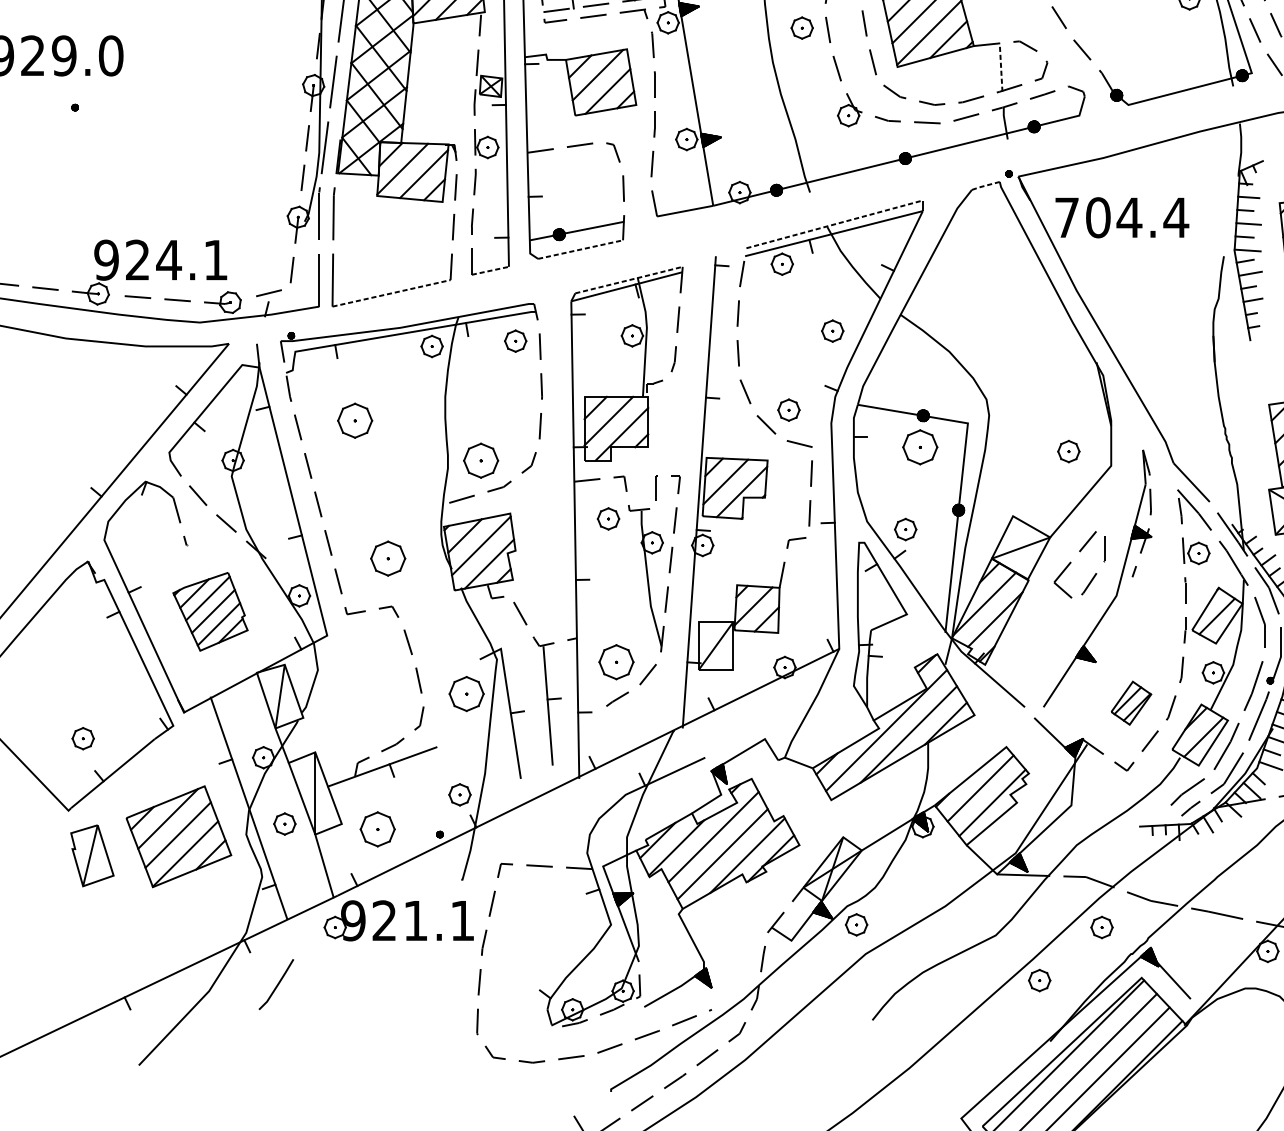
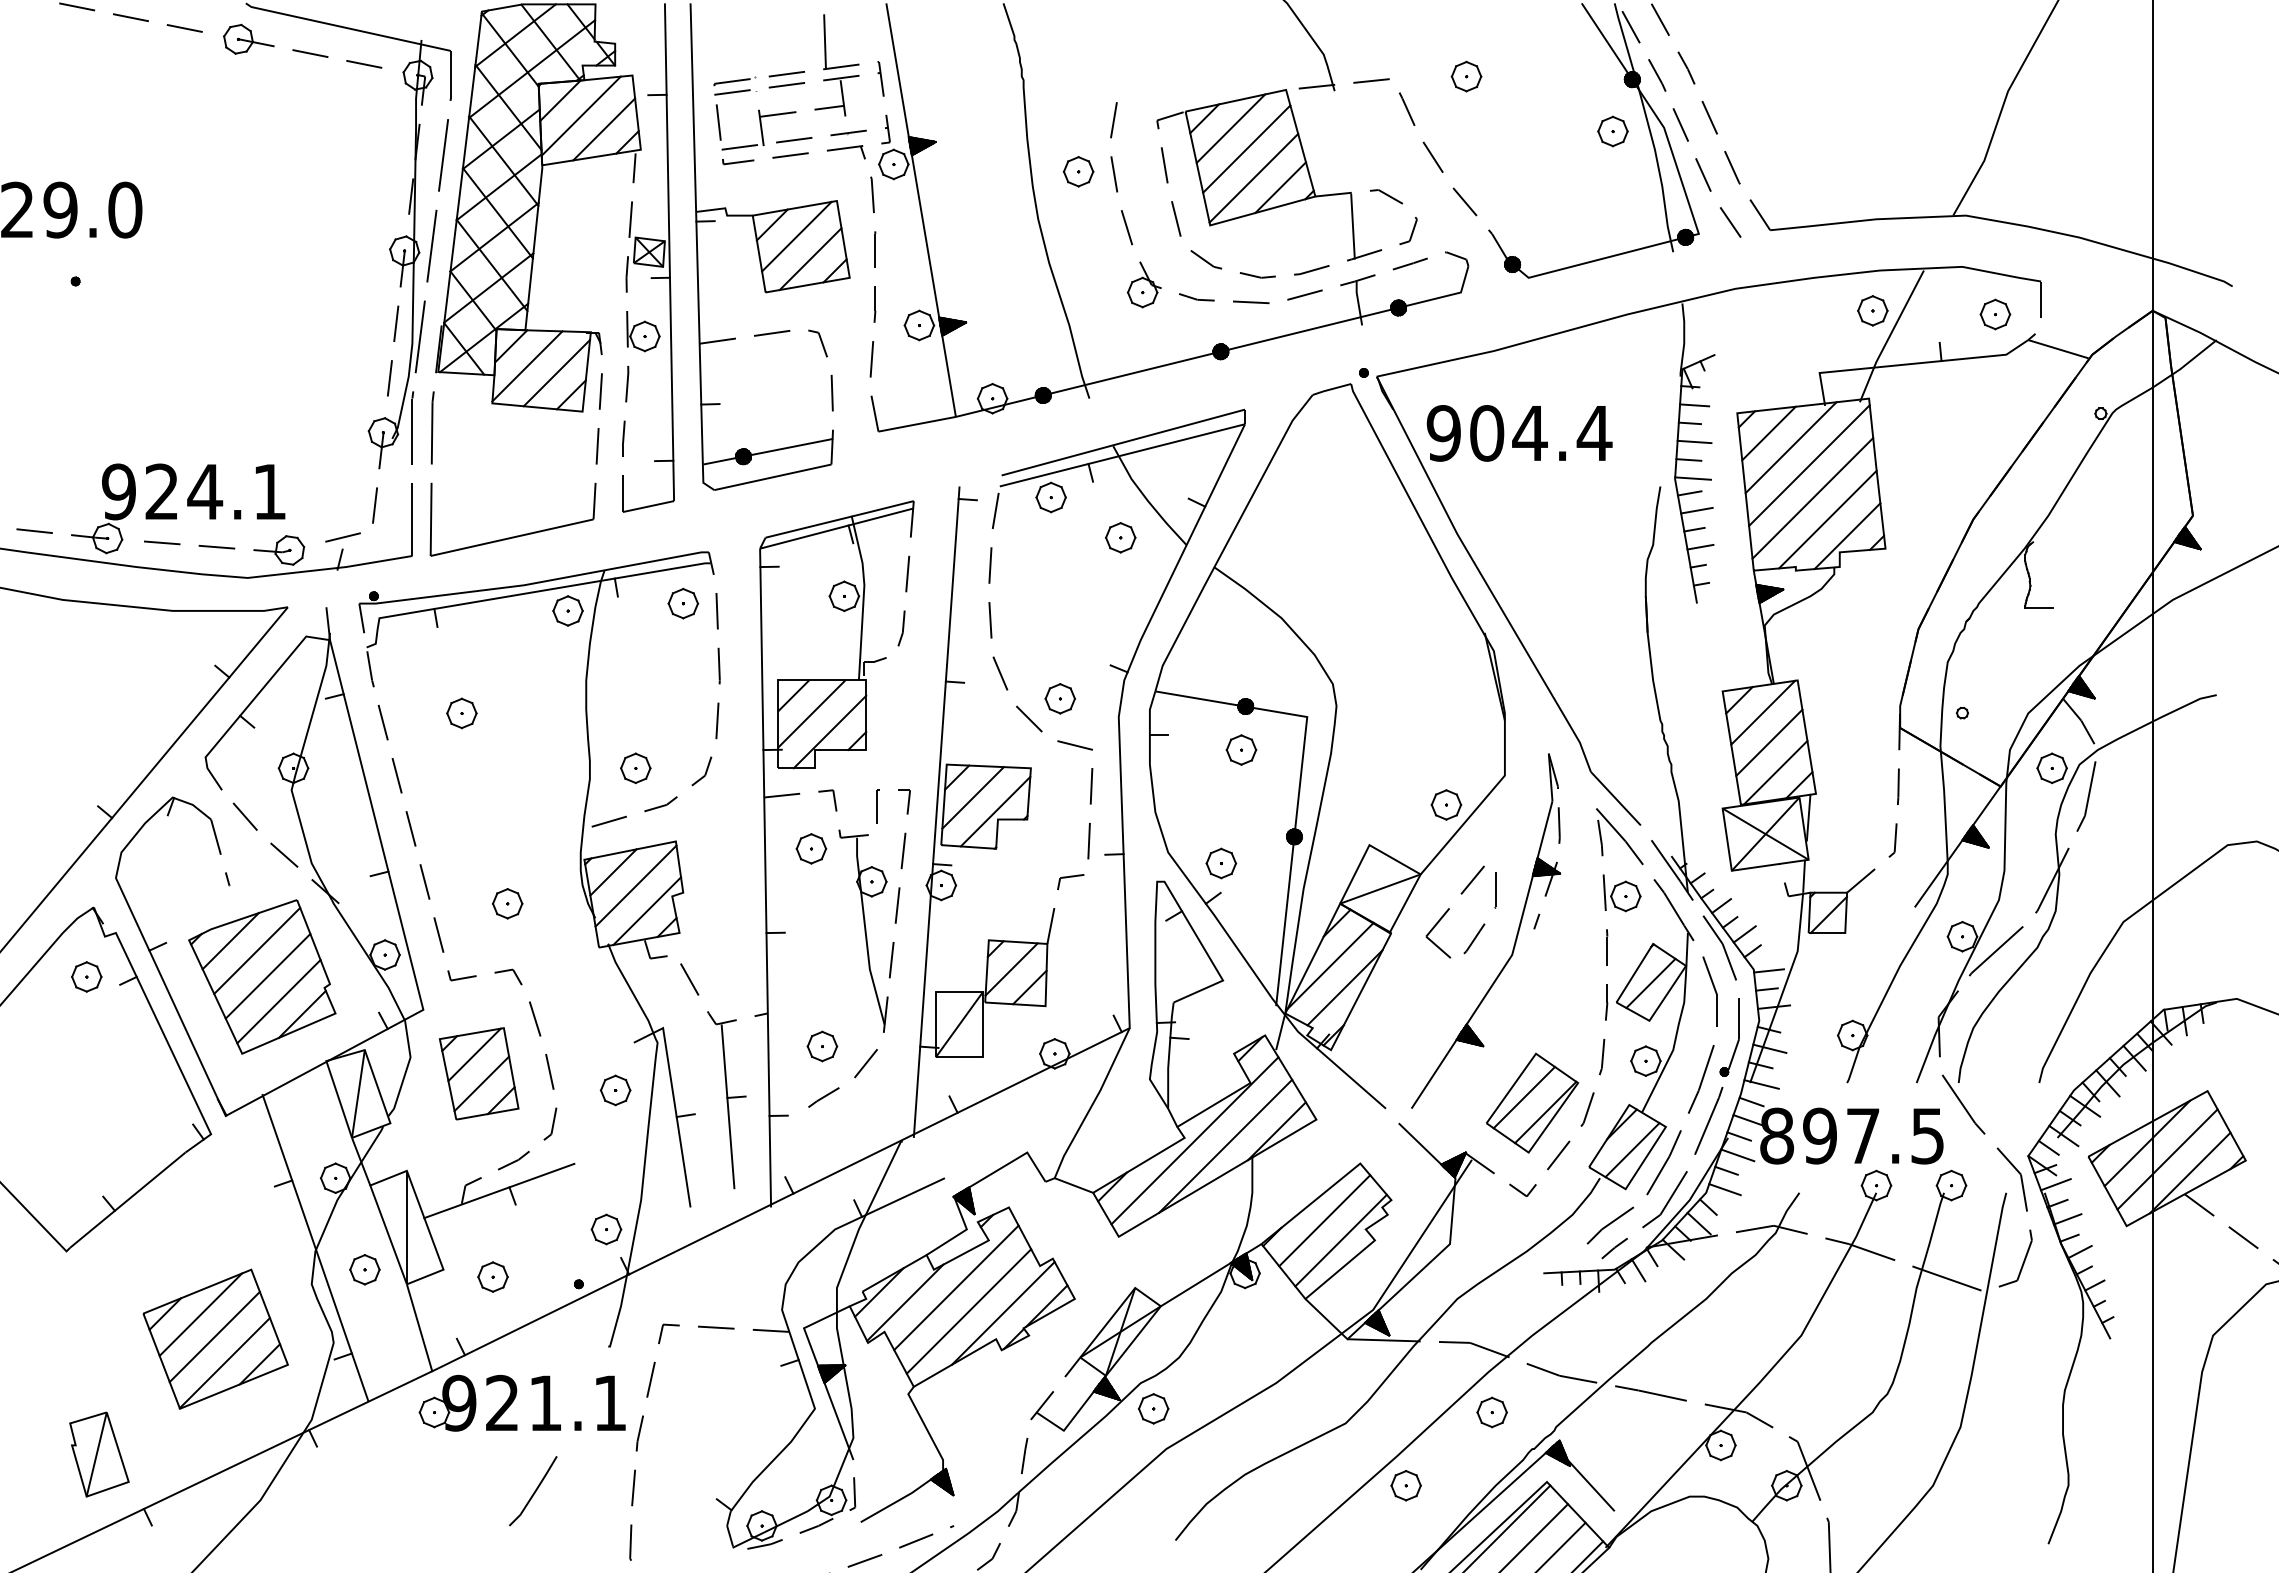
line: (1001, 67) -> (1353, 226), dashed -> solid
line: (985, 185) -> (1331, 389), dashed -> solid
text: (1066, 217) -> (1443, 433), 704.4 -> 904.4
line: (834, 224) -> (1123, 442), dashed -> solid
line: (580, 249) -> (772, 477), dashed -> solid
line: (490, 270) -> (648, 506), dashed -> solid
line: (629, 280) -> (840, 519), dashed -> solid
line: (391, 293) -> (512, 537), dashed -> solid
part: (832, 330) -> (1120, 537), moved
part: (354, 420) -> (461, 713), size x0.62
part: (920, 446) -> (1241, 749), size x0.62
part: (1068, 451) -> (1446, 804), moved
part: (480, 459) -> (635, 767), size x0.62
part: (388, 558) -> (507, 903), size x0.62
part: (210, 611) -> (262, 976), size x1.43
part: (616, 662) -> (822, 1046), size x0.62
part: (367, 681) -> (478, 1073), added
part: (466, 694) -> (615, 1090), size x0.62
part: (1131, 702) -> (1532, 1102), size x1.67
part: (83, 738) -> (86, 976), moved
part: (377, 828) -> (492, 1276), size x0.62
part: (178, 836) -> (215, 1338), moved
part: (92, 855) -> (99, 1454), moved
line: (277, 984) -> (534, 1491), moved

